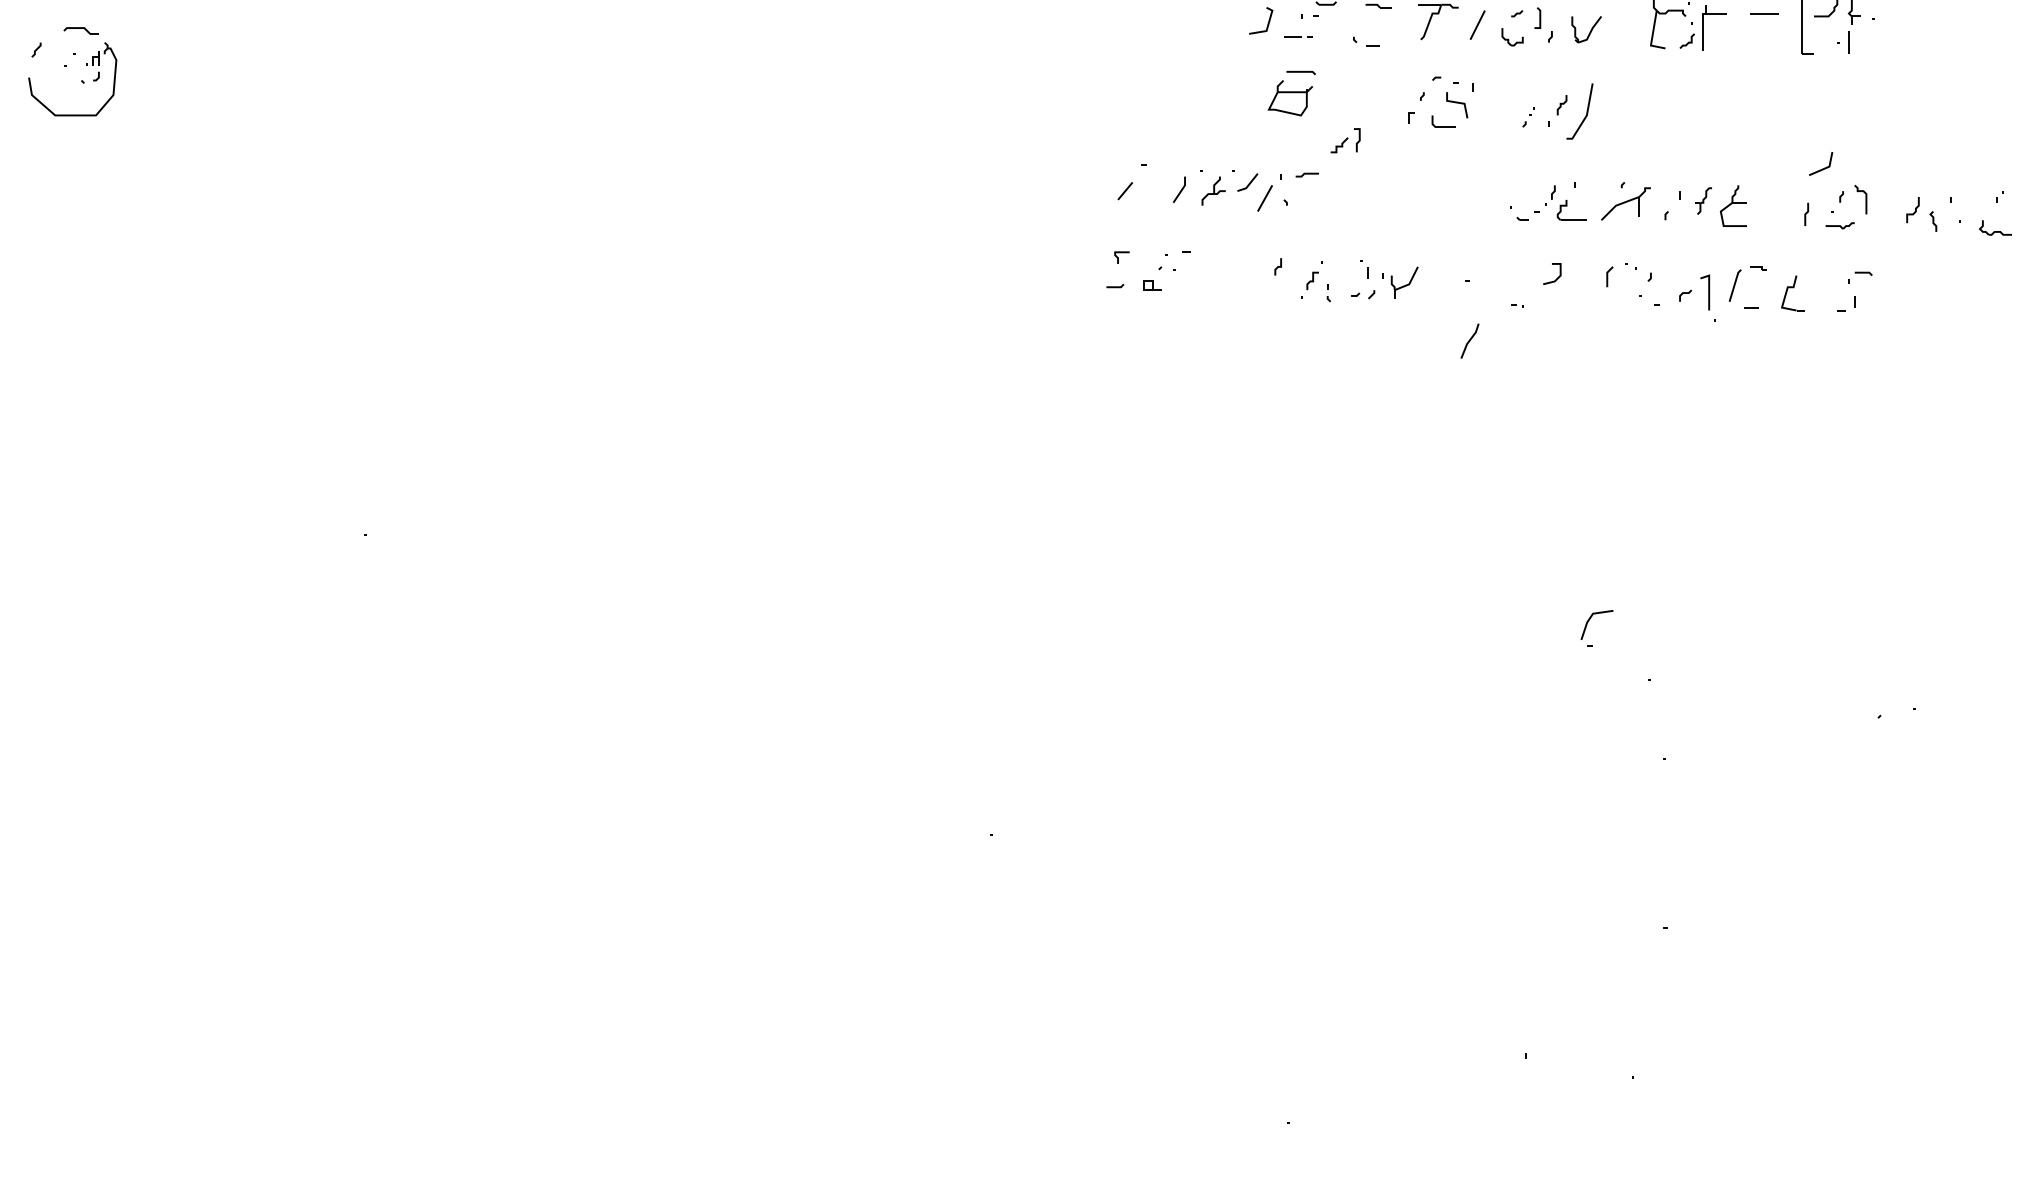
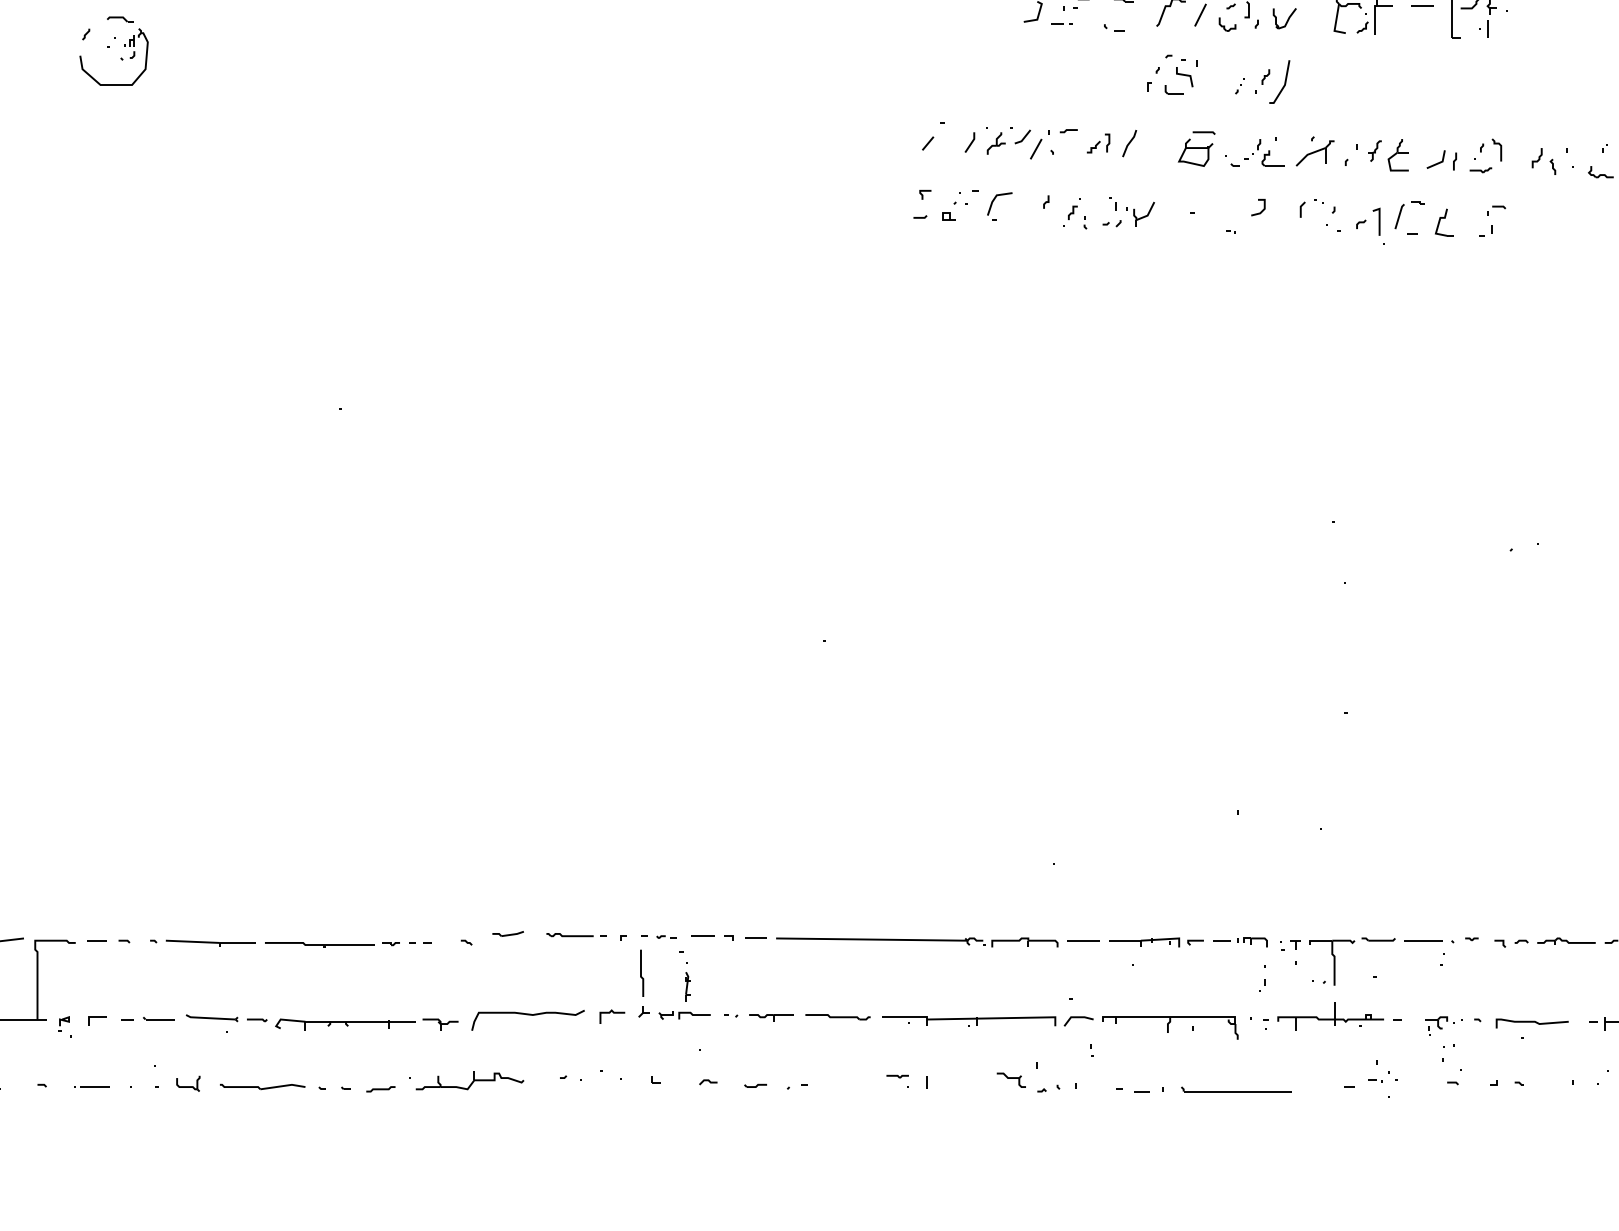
part: (1291, 92) -> (1196, 148), moved
part: (1345, 140) -> (1098, 143), moved
line: (1822, 167) -> (1437, 162), moved
line: (1469, 341) -> (1129, 143), moved
part: (1587, 626) -> (992, 205), moved

